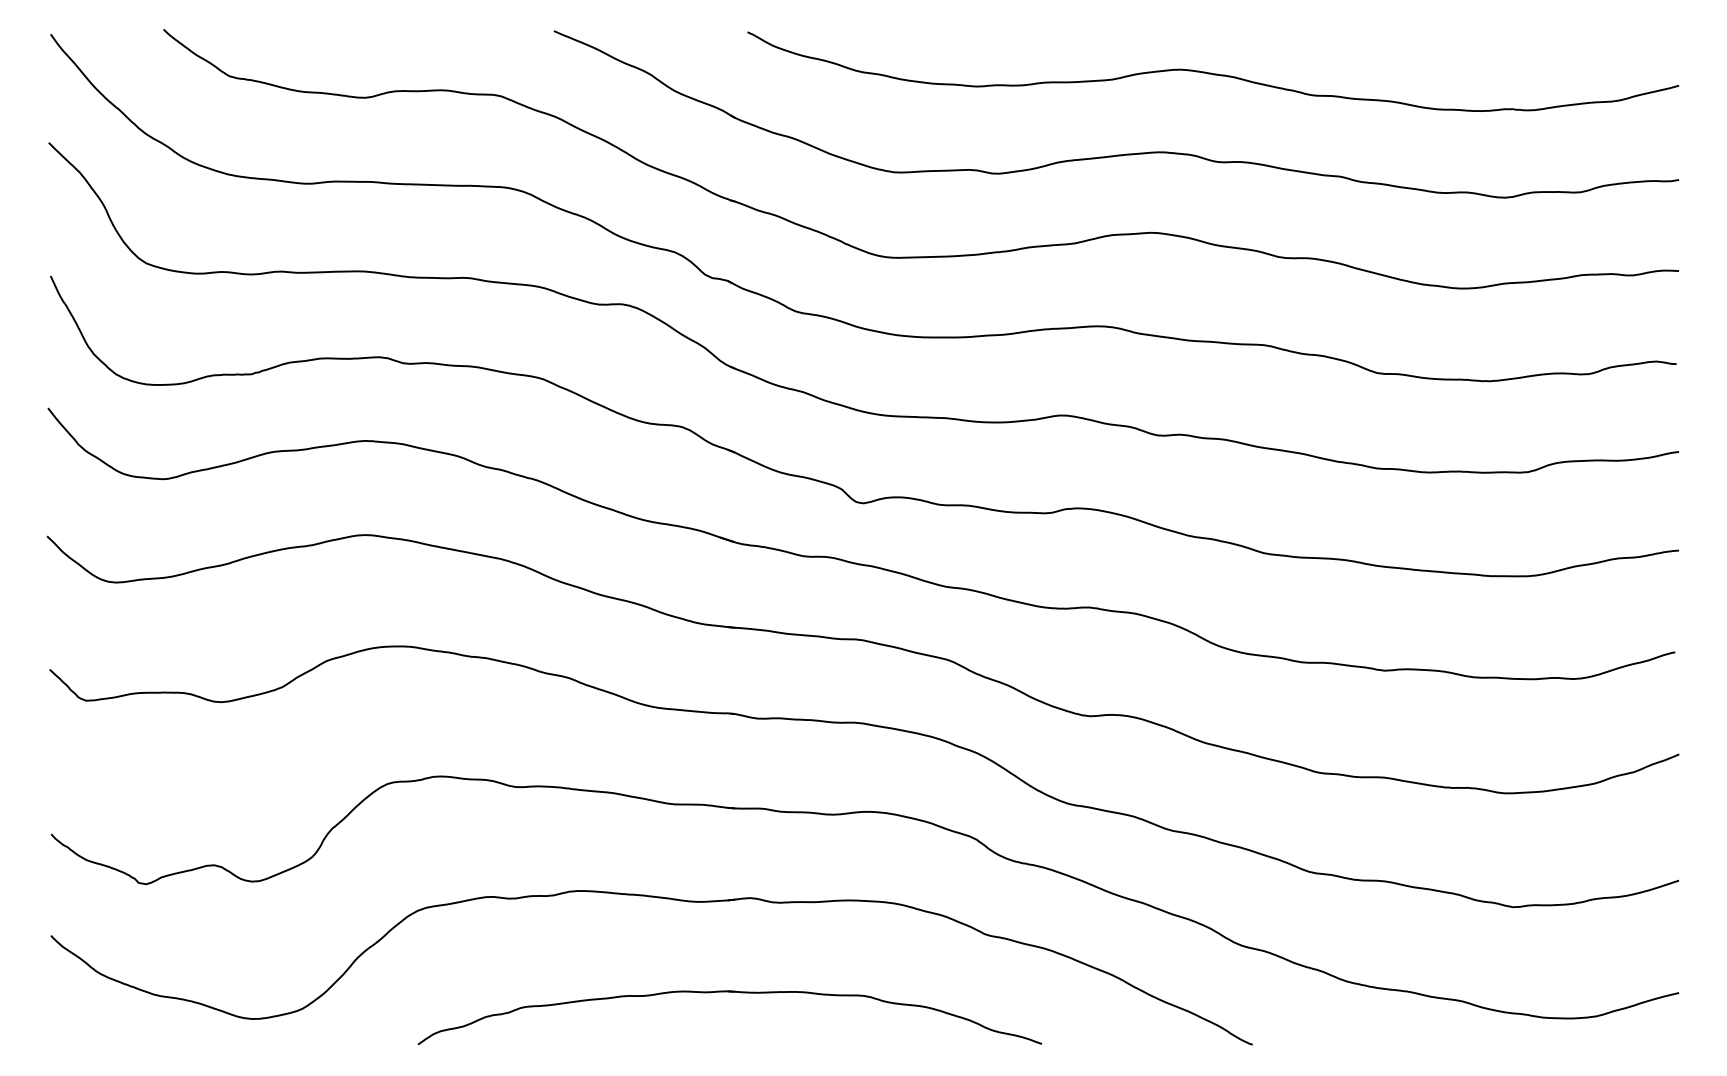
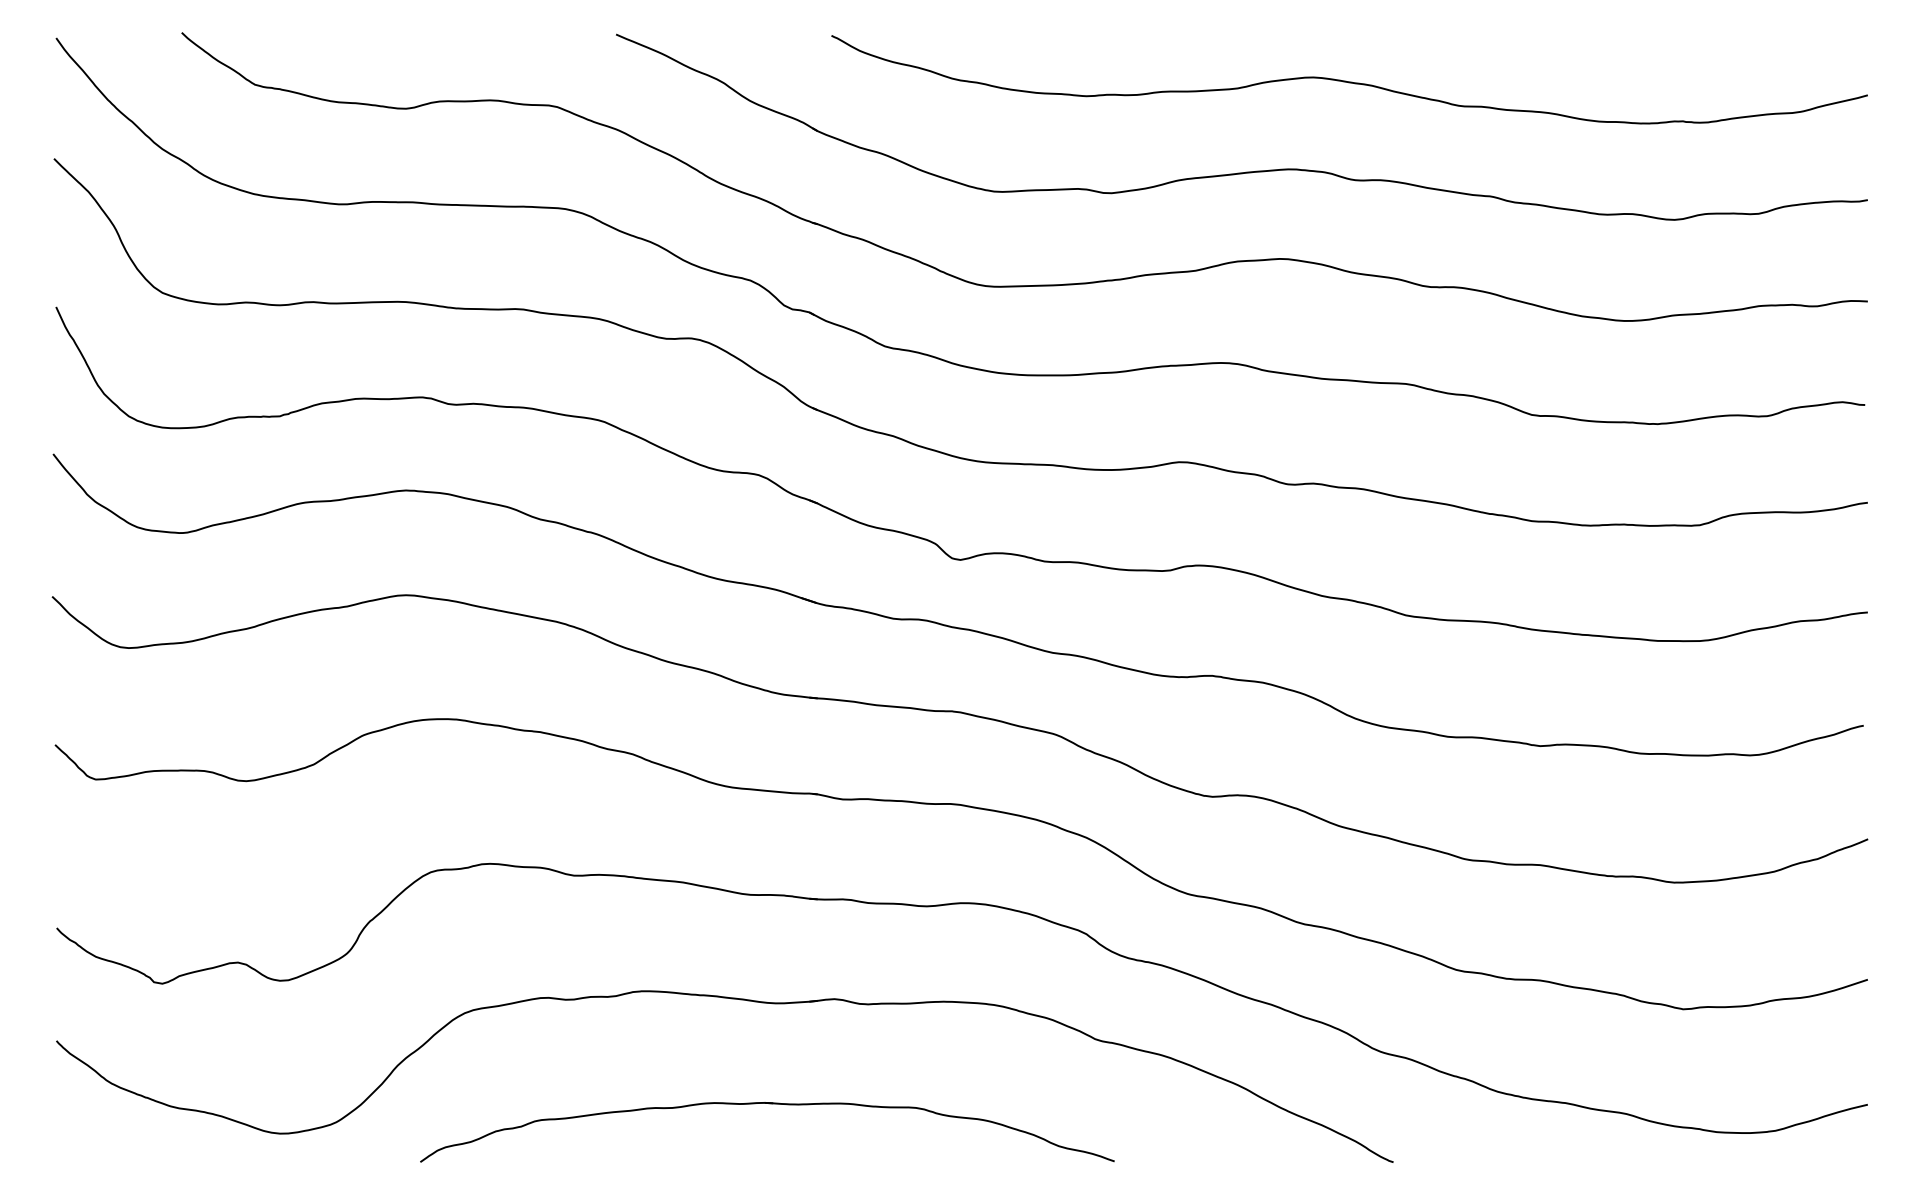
part: (729, 992) -> (766, 1104), moved

